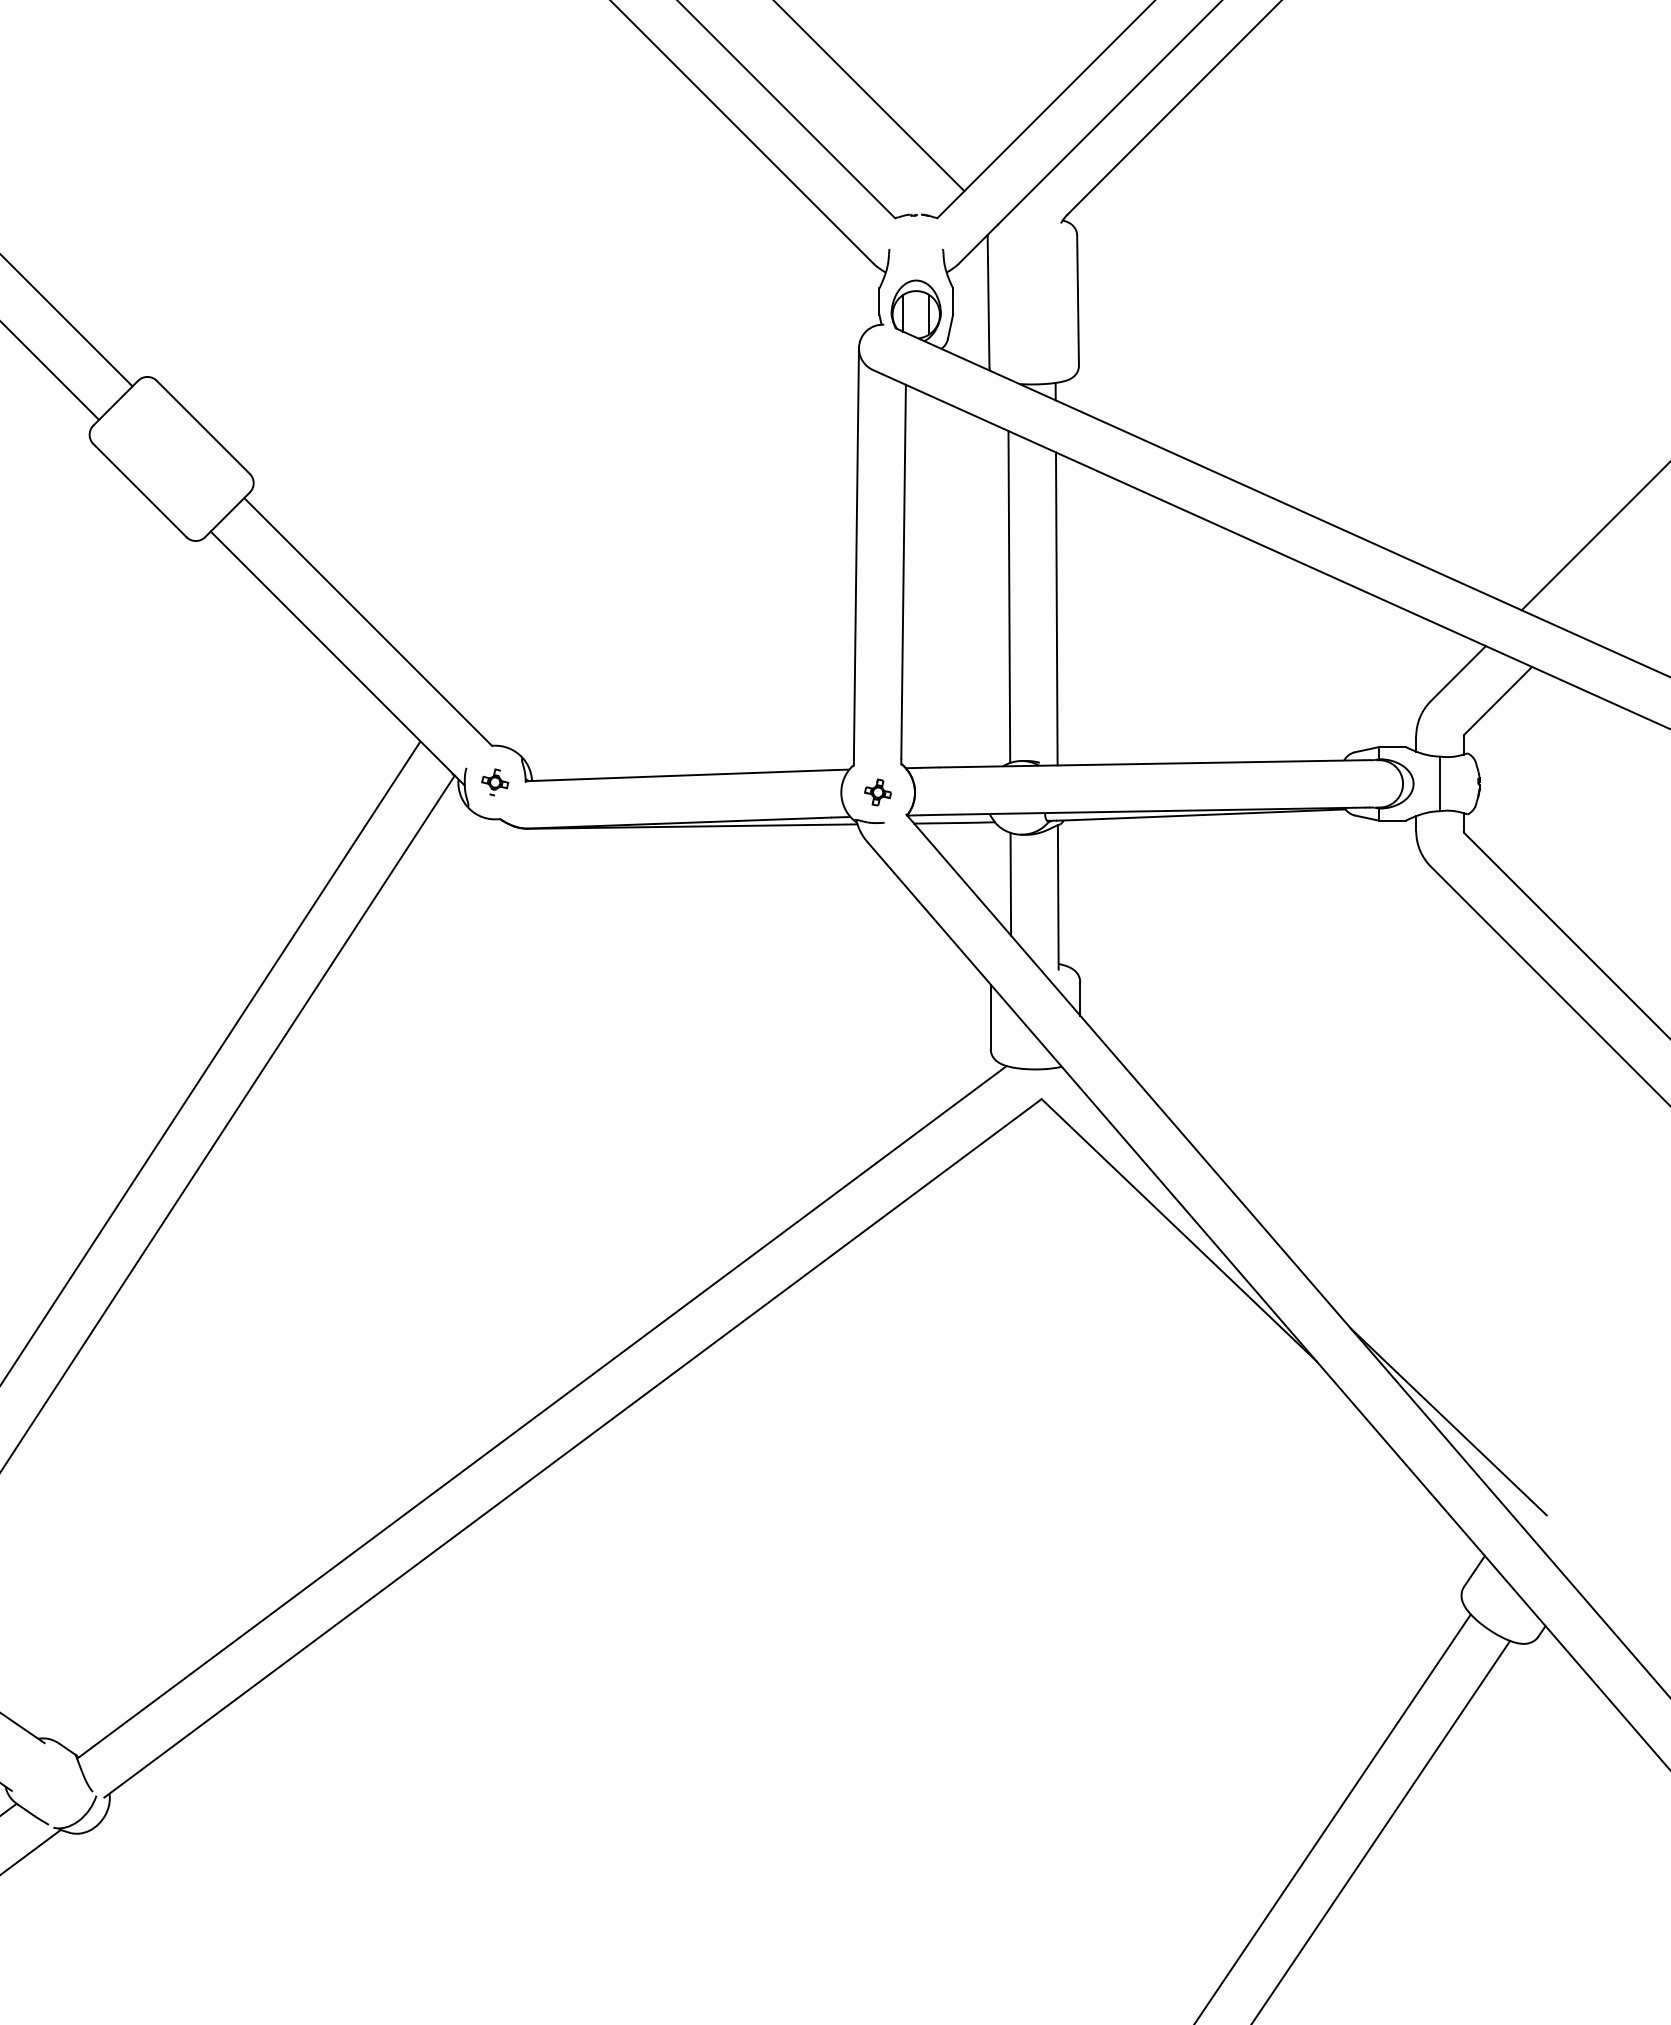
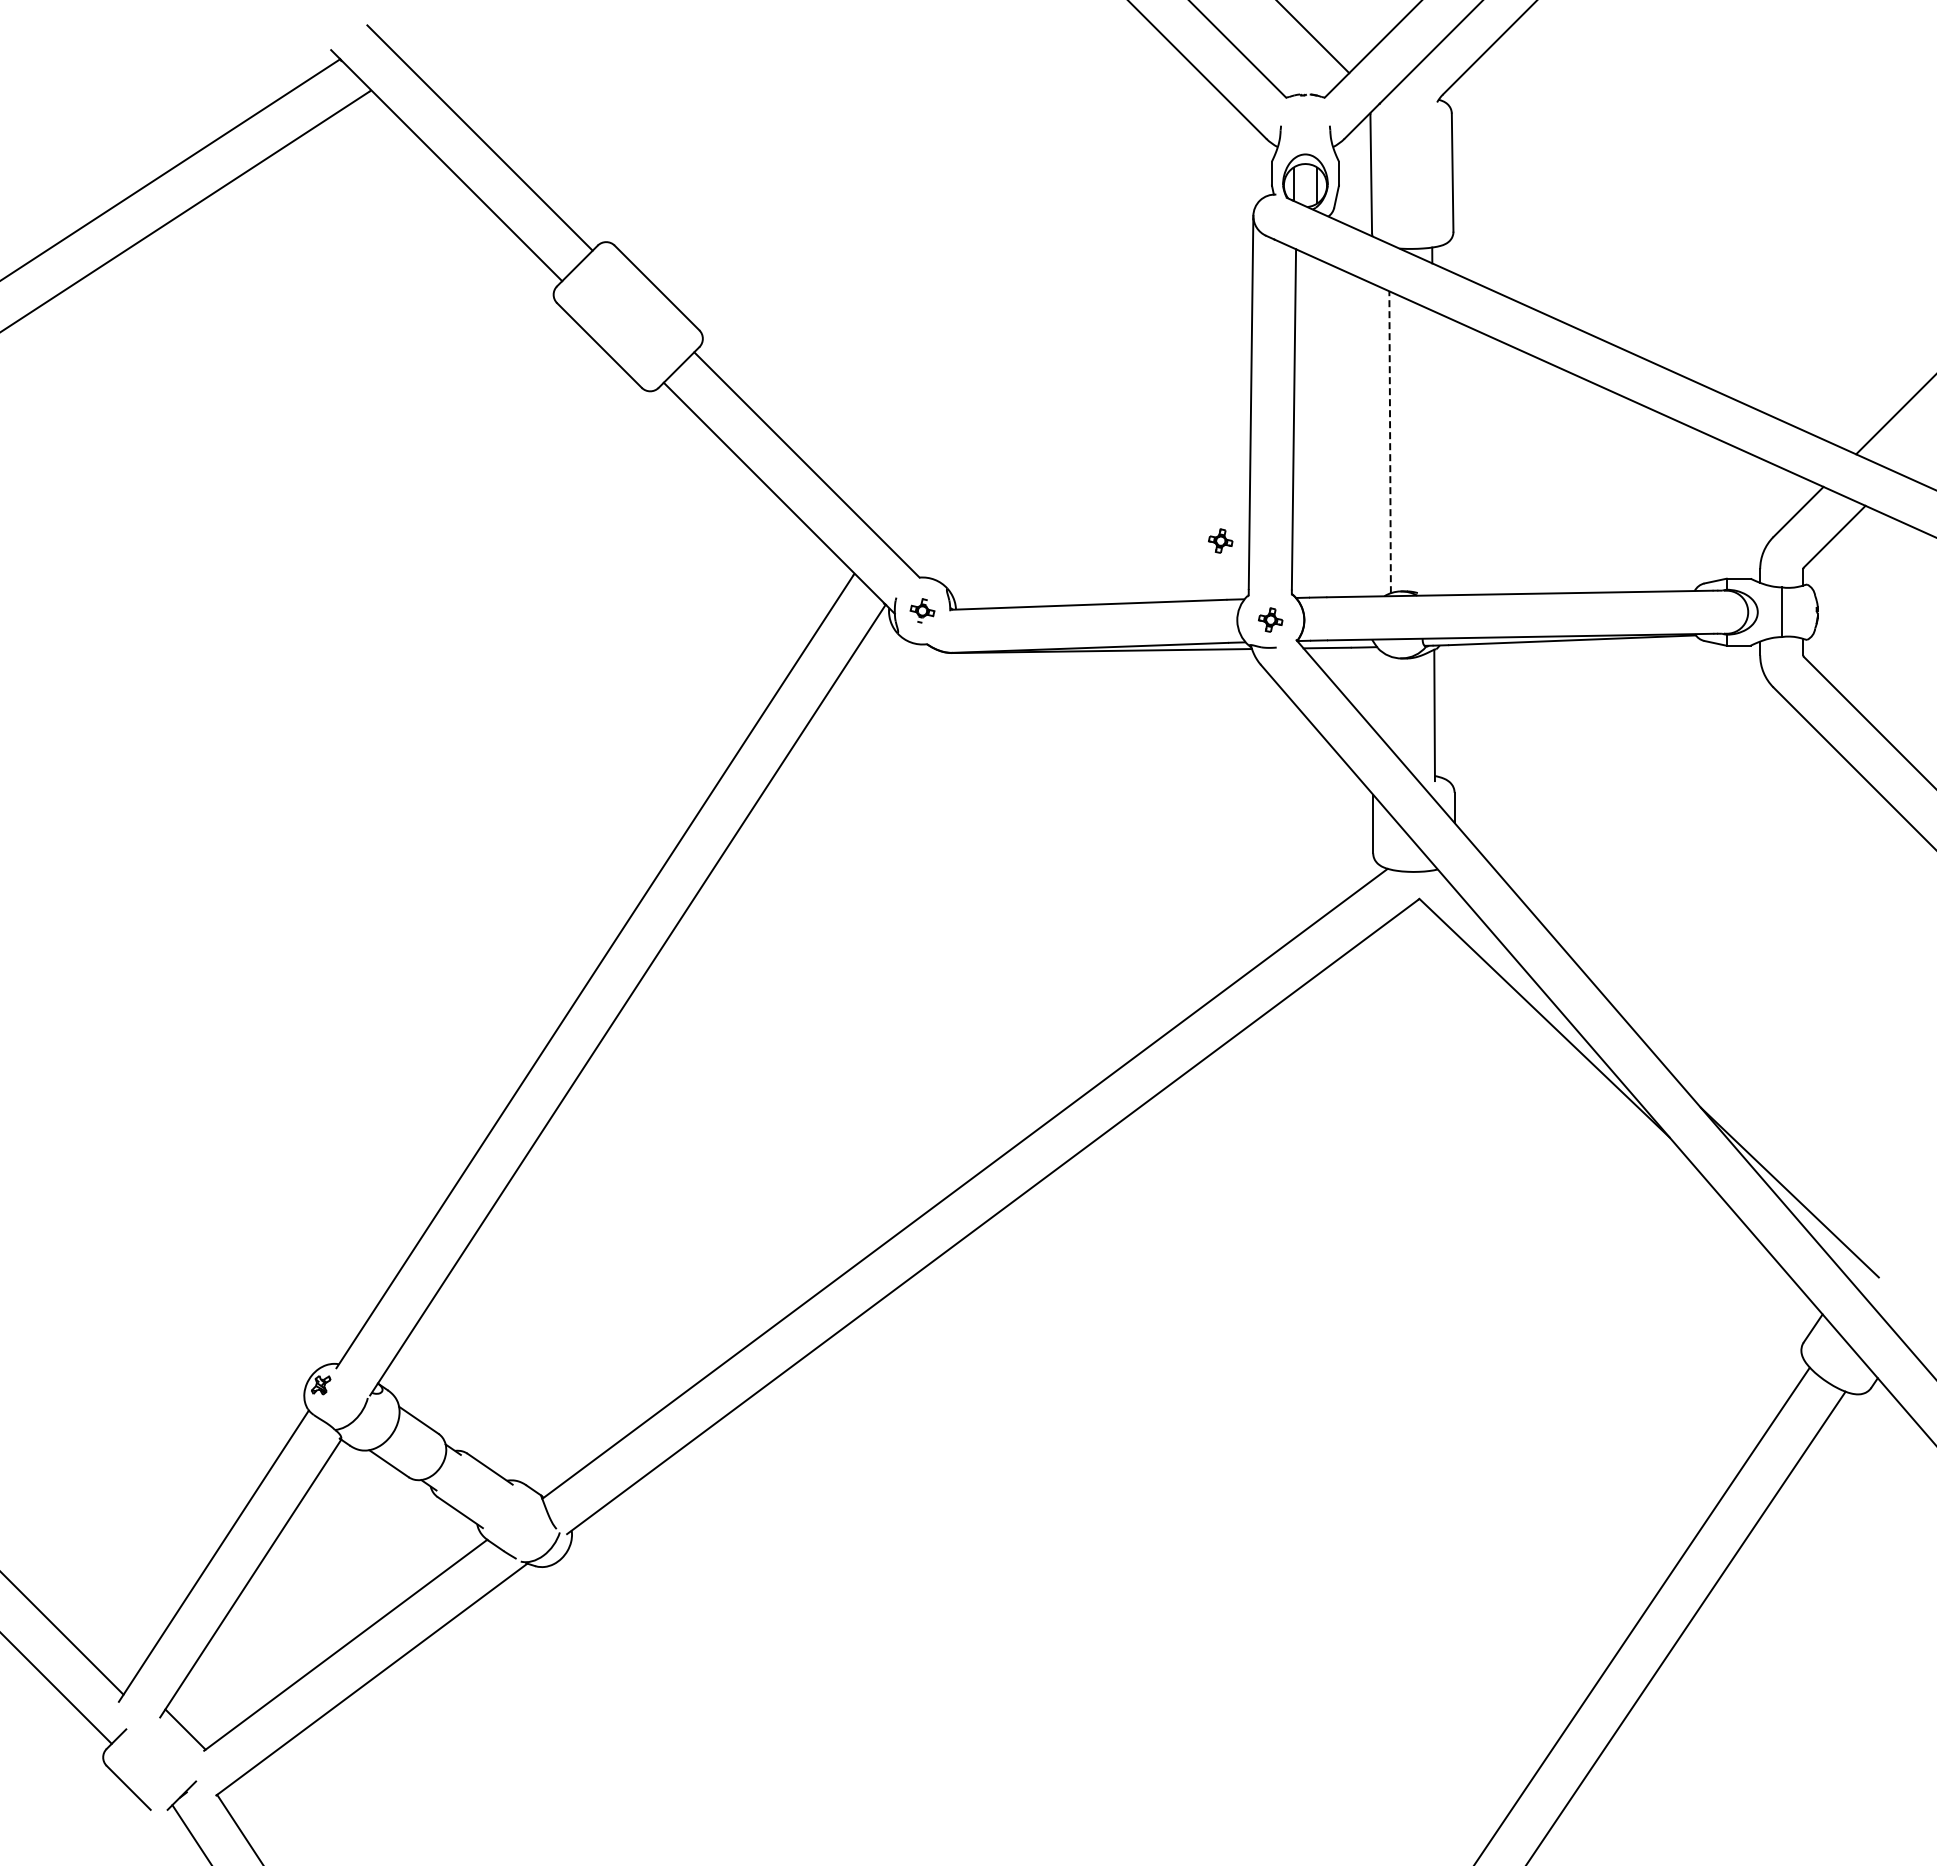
line: (1009, 597) -> (1390, 442), solid -> dashed
line: (1057, 608) -> (1433, 452), removed
part: (822, 705) -> (1220, 540), added
line: (1010, 884) -> (1391, 703), removed

